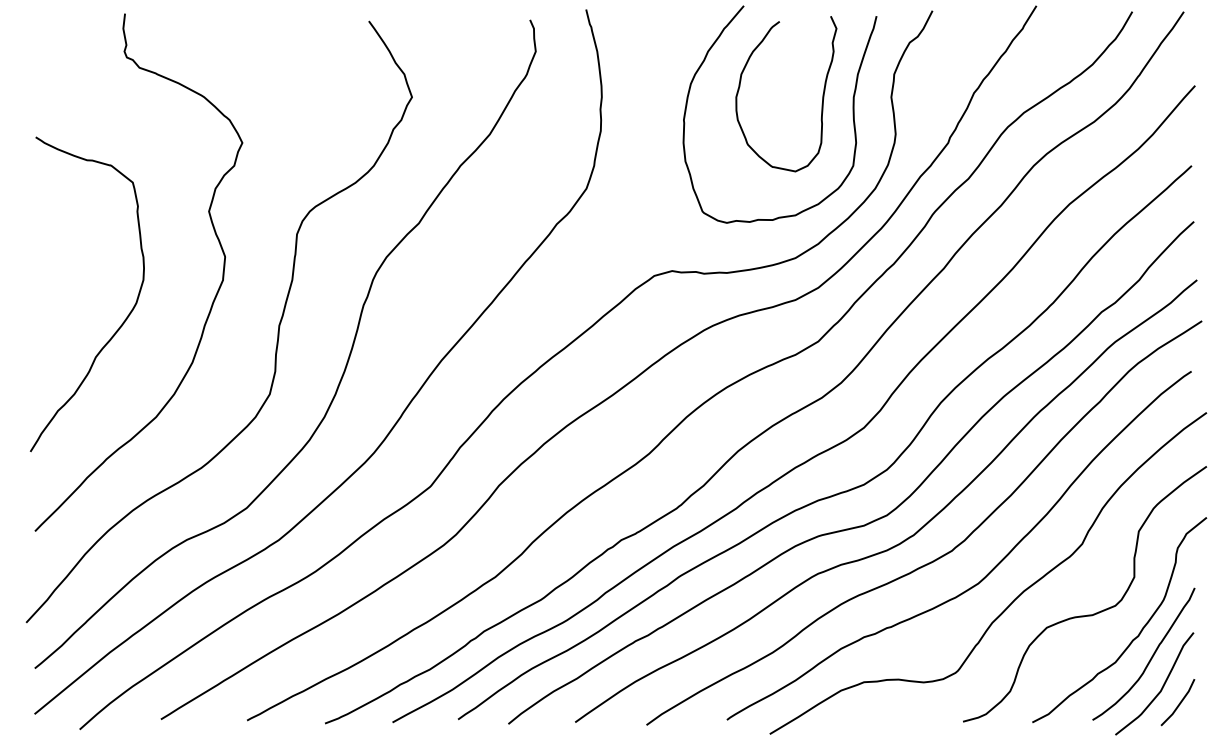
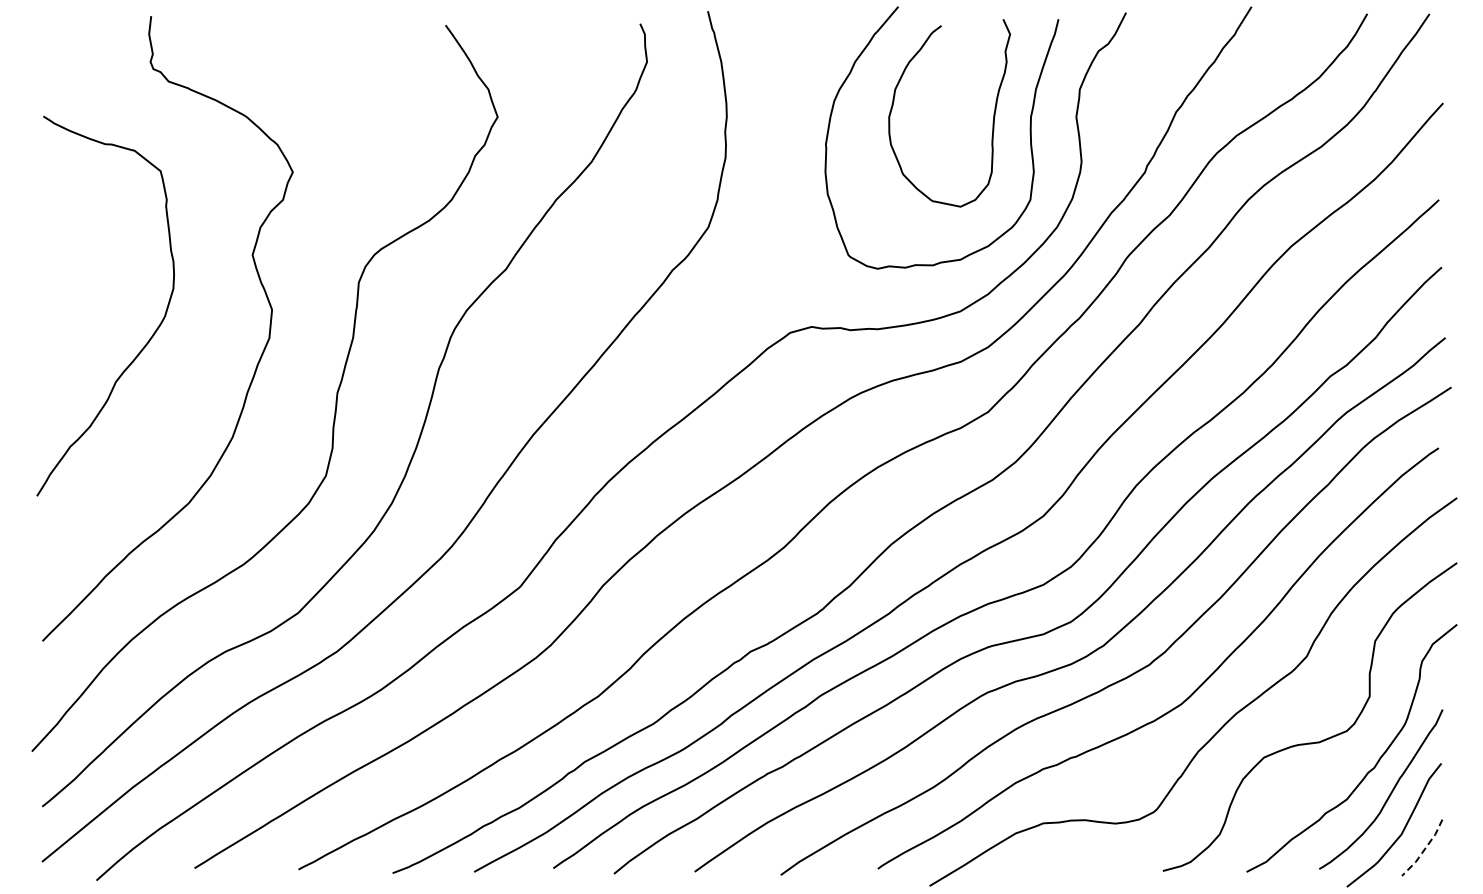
curve: (123, 321) -> (149, 338), moved
line: (1179, 703) -> (1424, 849), solid -> dashed

